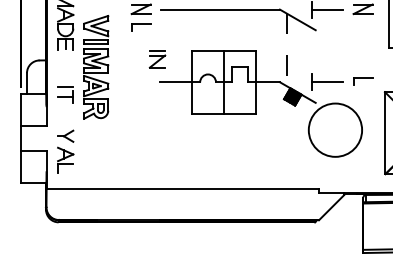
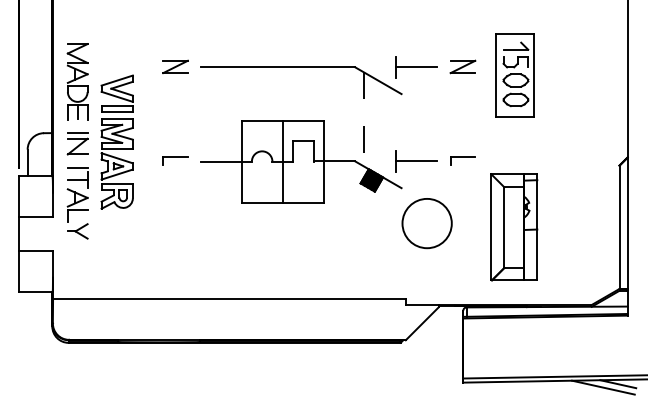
part: (141, 27) -> (175, 160), moved
part: (157, 59) -> (77, 143), moved
circle: (334, 130) -> (426, 223), size x0.71
part: (65, 160) -> (77, 205), moved

